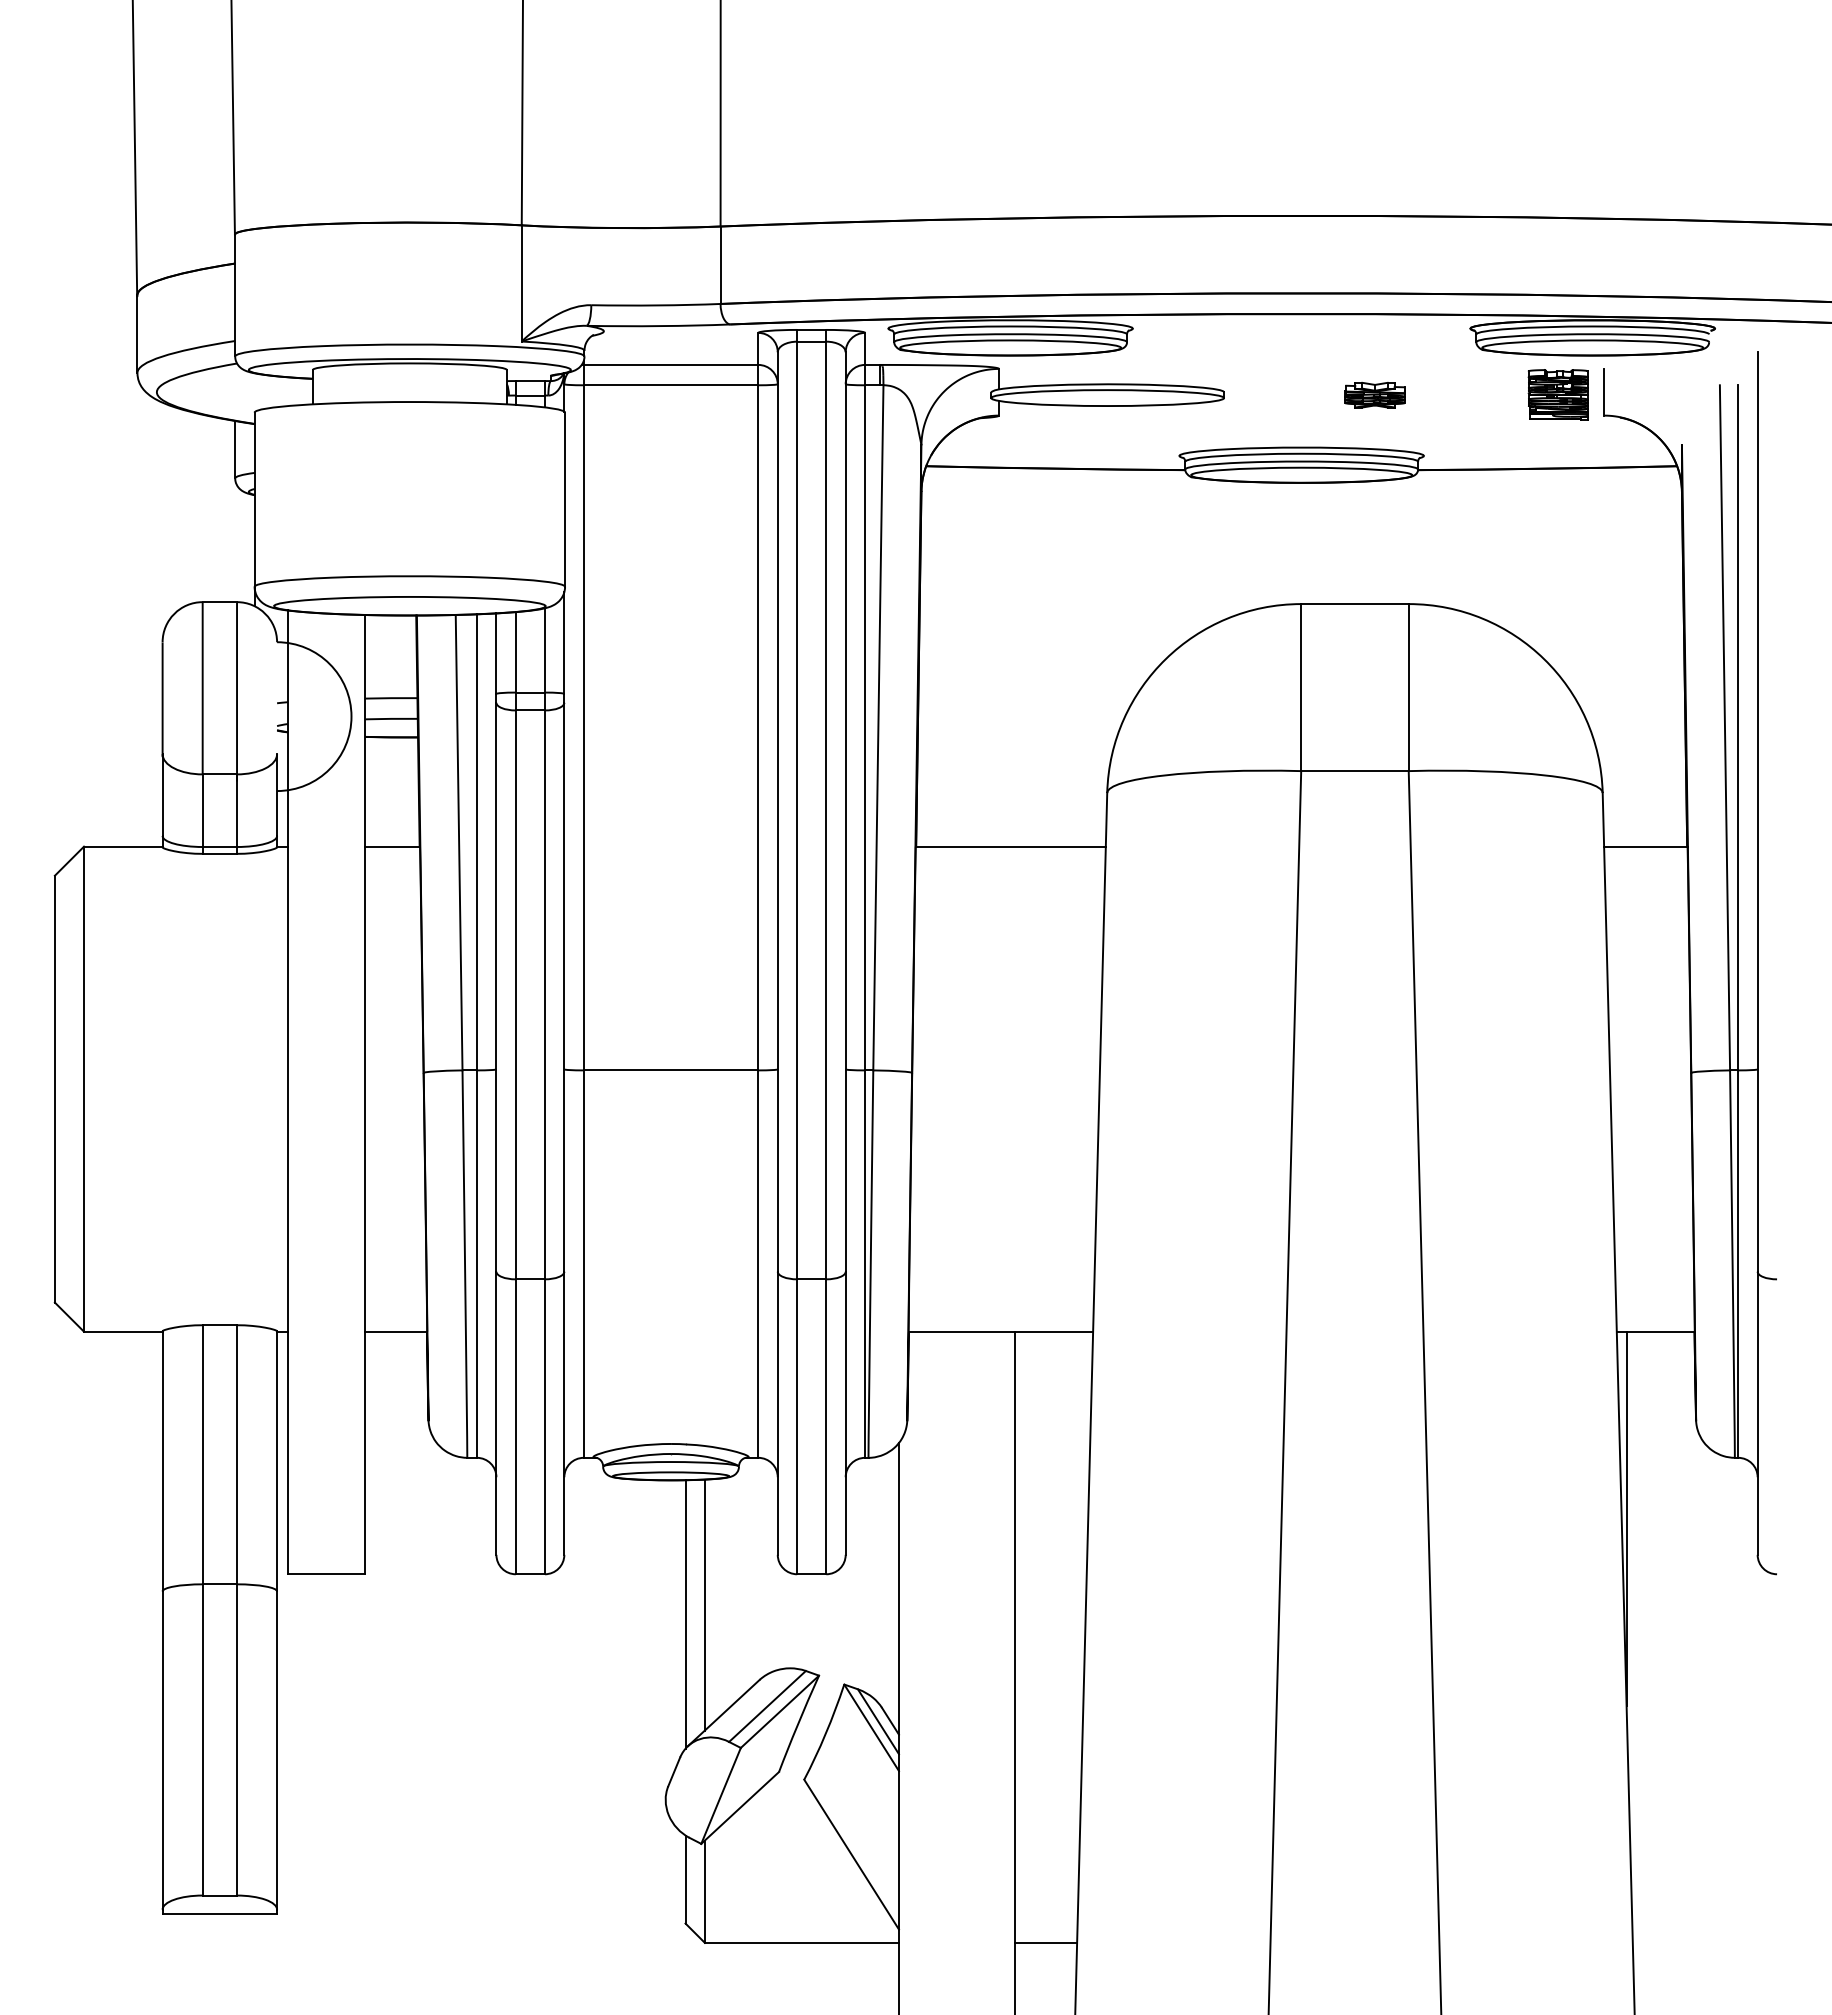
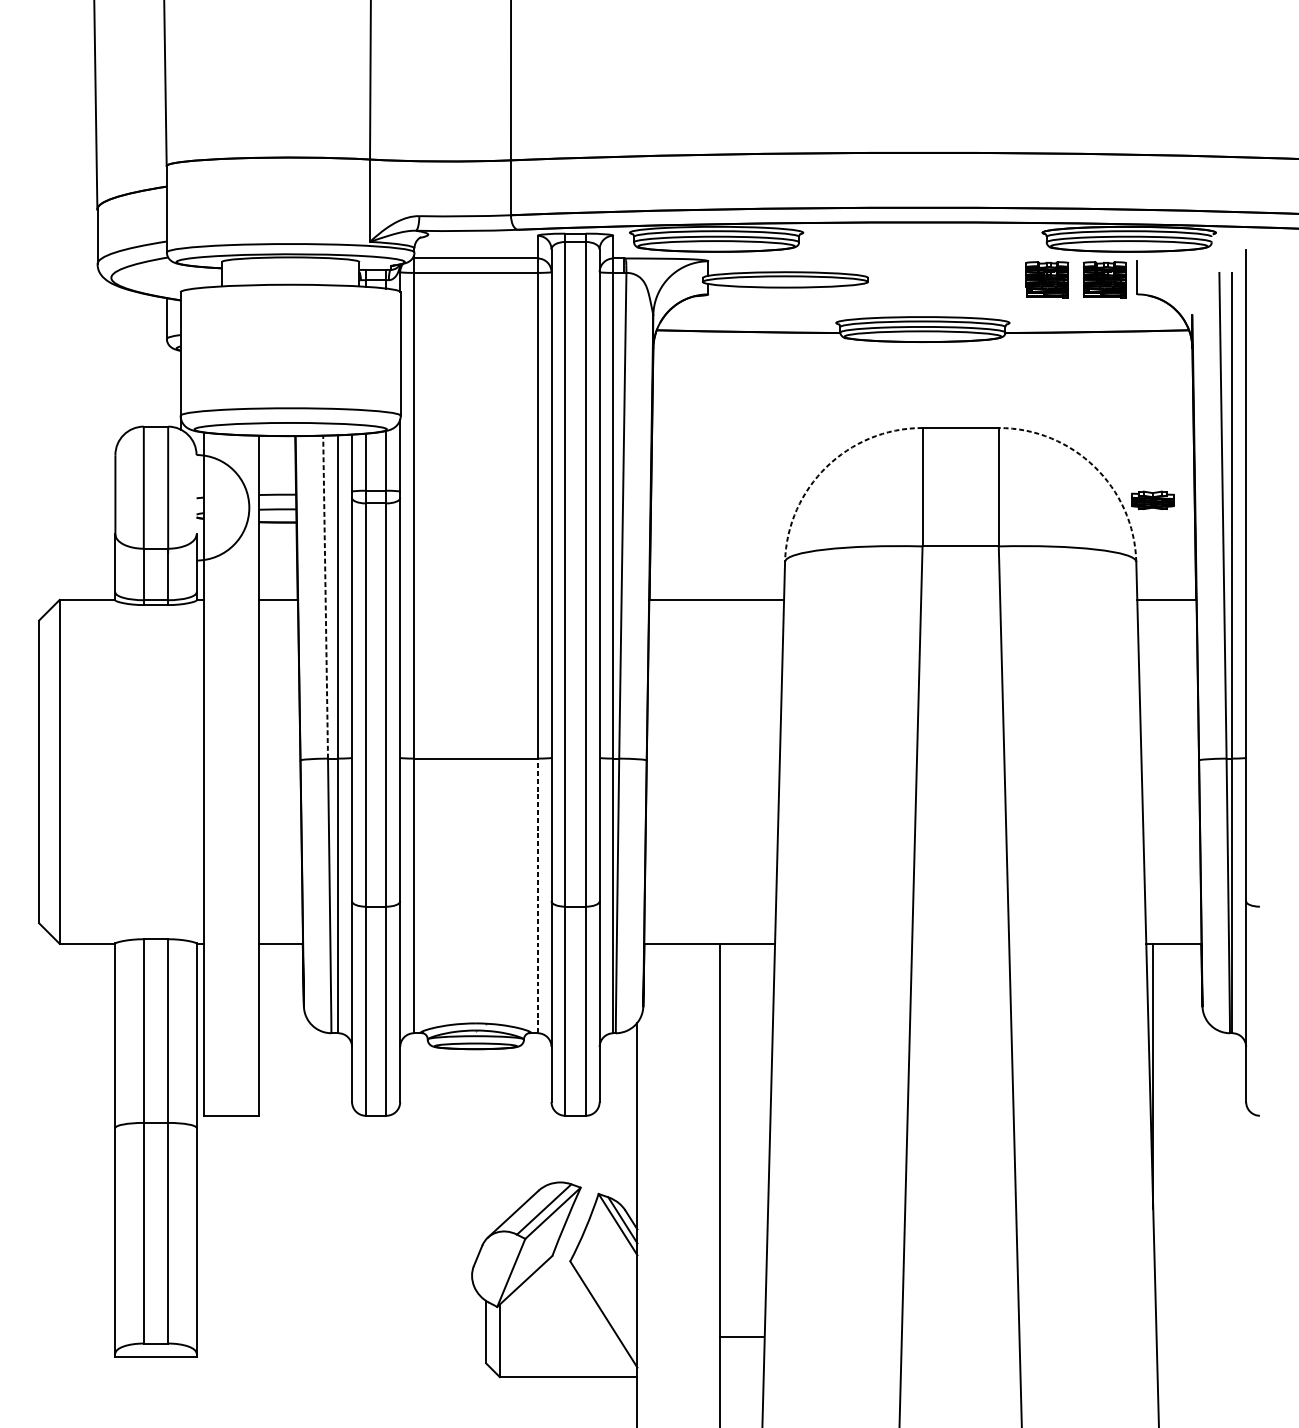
part: (1476, 394) -> (1046, 279), added
part: (1374, 395) -> (1152, 500), moved
arc: (1165, 659) -> (826, 467), solid -> dashed
arc: (1544, 659) -> (1095, 467), solid -> dashed
line: (459, 842) -> (325, 597), solid -> dashed
line: (758, 1264) -> (537, 896), solid -> dashed
line: (704, 1604) -> (499, 1137), removed
line: (685, 1614) -> (486, 1144), removed
line: (1046, 1942) -> (742, 1336), moved

